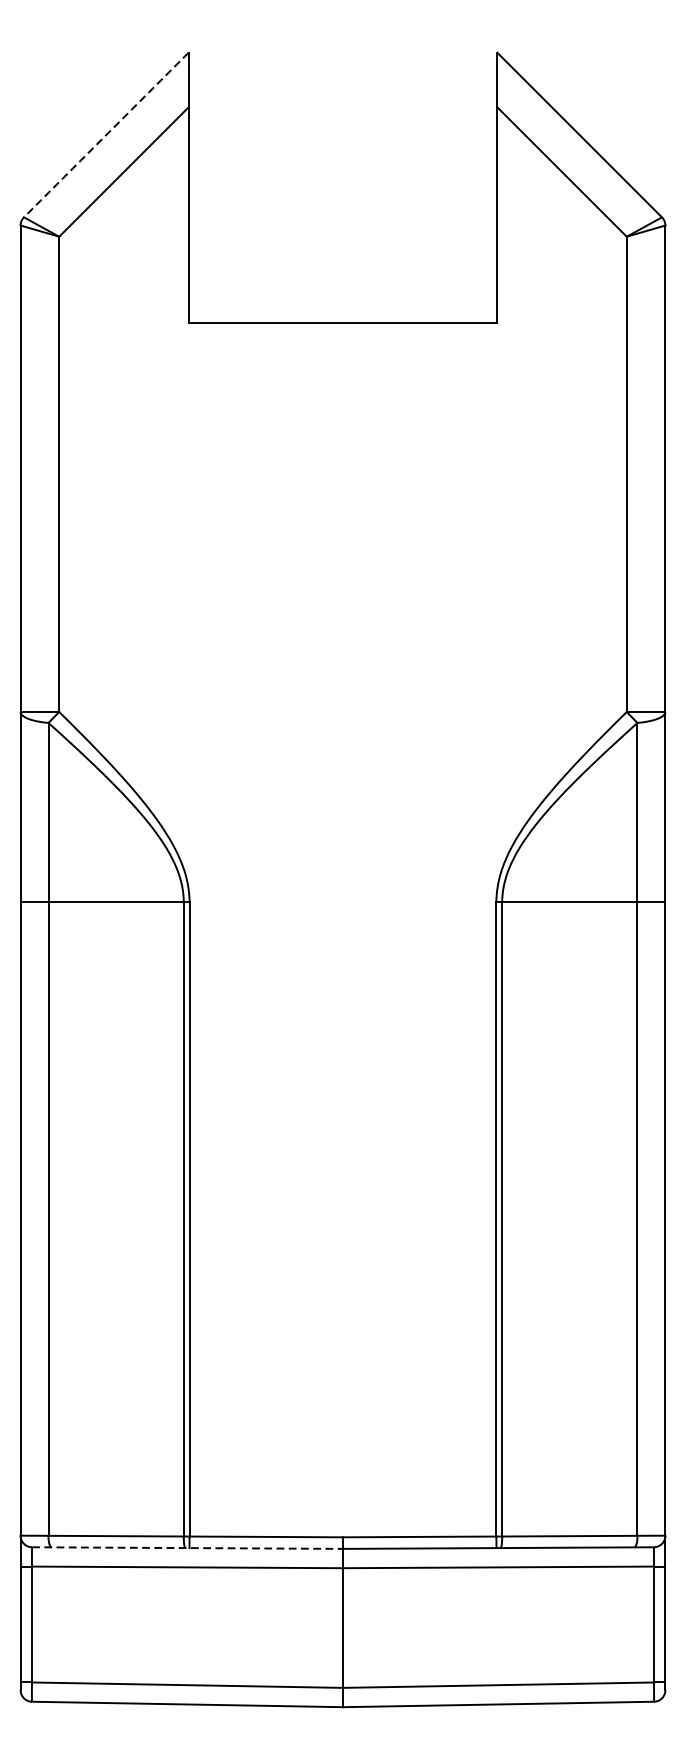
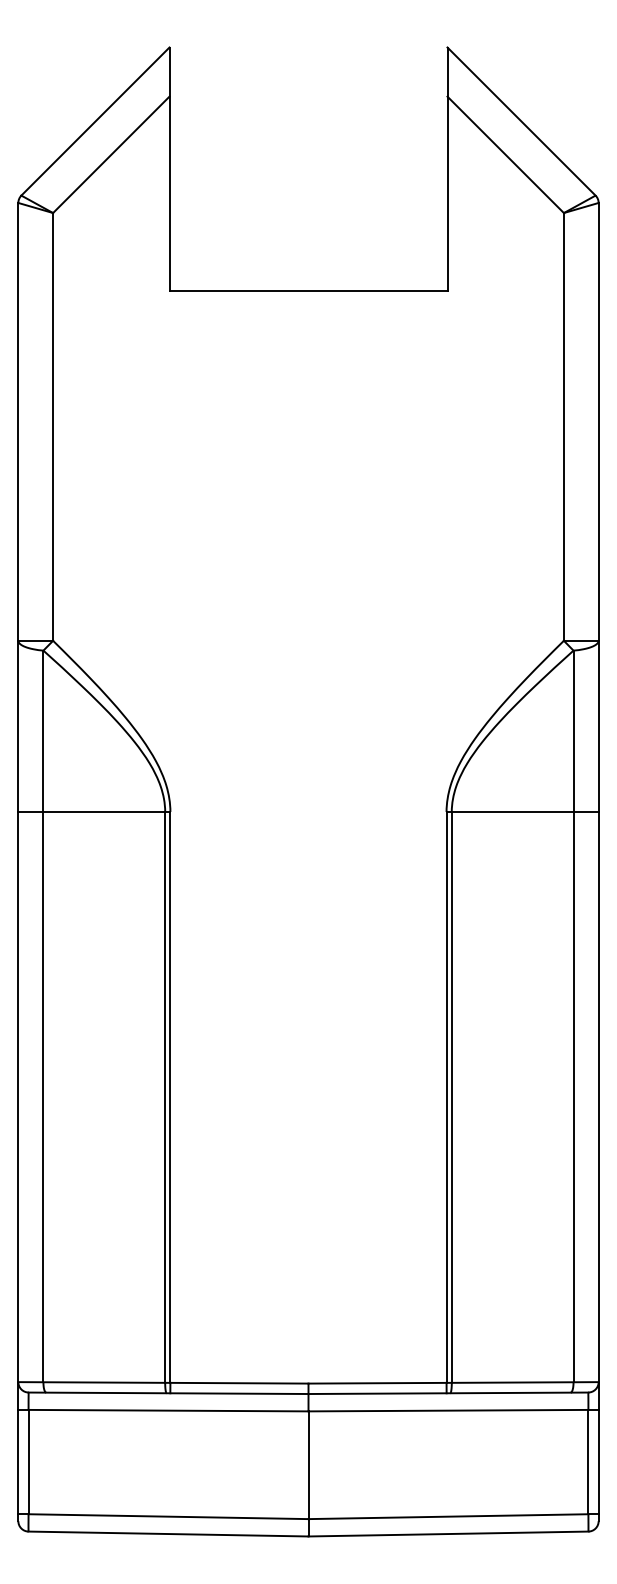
line: (106, 135) -> (95, 121), dashed -> solid
line: (187, 1548) -> (168, 1393), dashed -> solid

